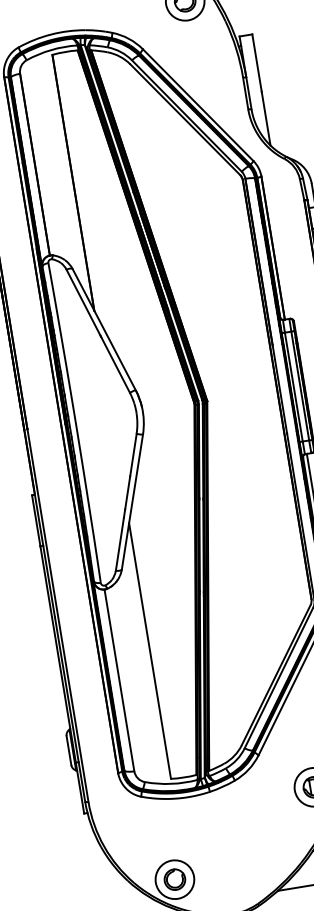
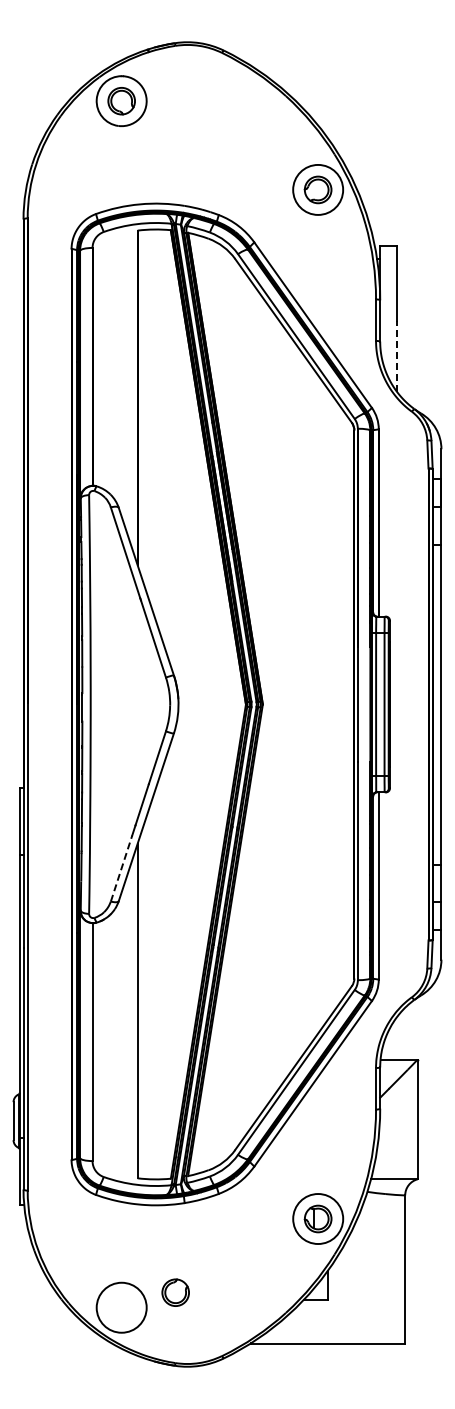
line: (265, 117) -> (396, 355), solid -> dashed
line: (119, 544) -> (121, 868), solid -> dashed
part: (174, 879) -> (175, 1292), moved

